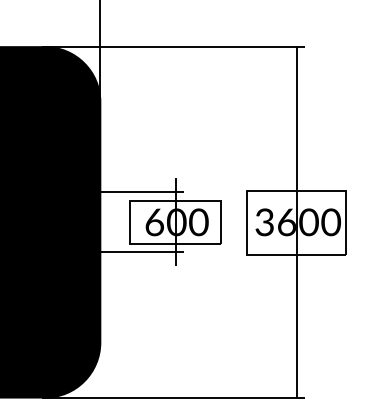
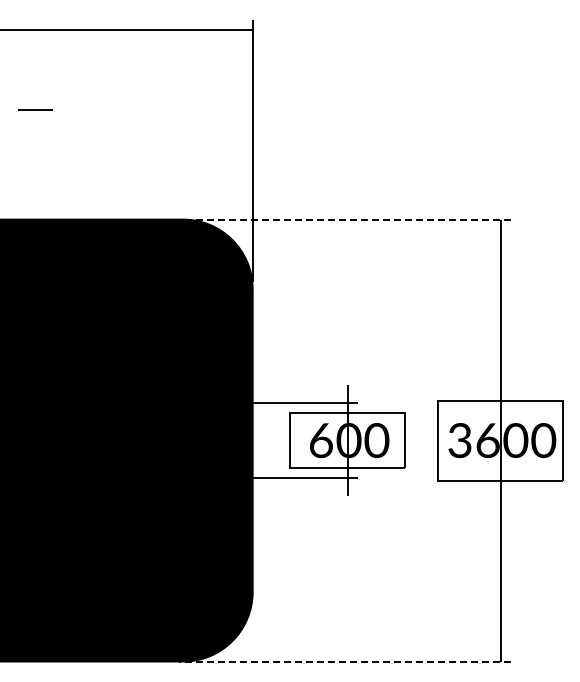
line: (173, 47) -> (344, 219), solid -> dashed
line: (173, 397) -> (344, 661), solid -> dashed

